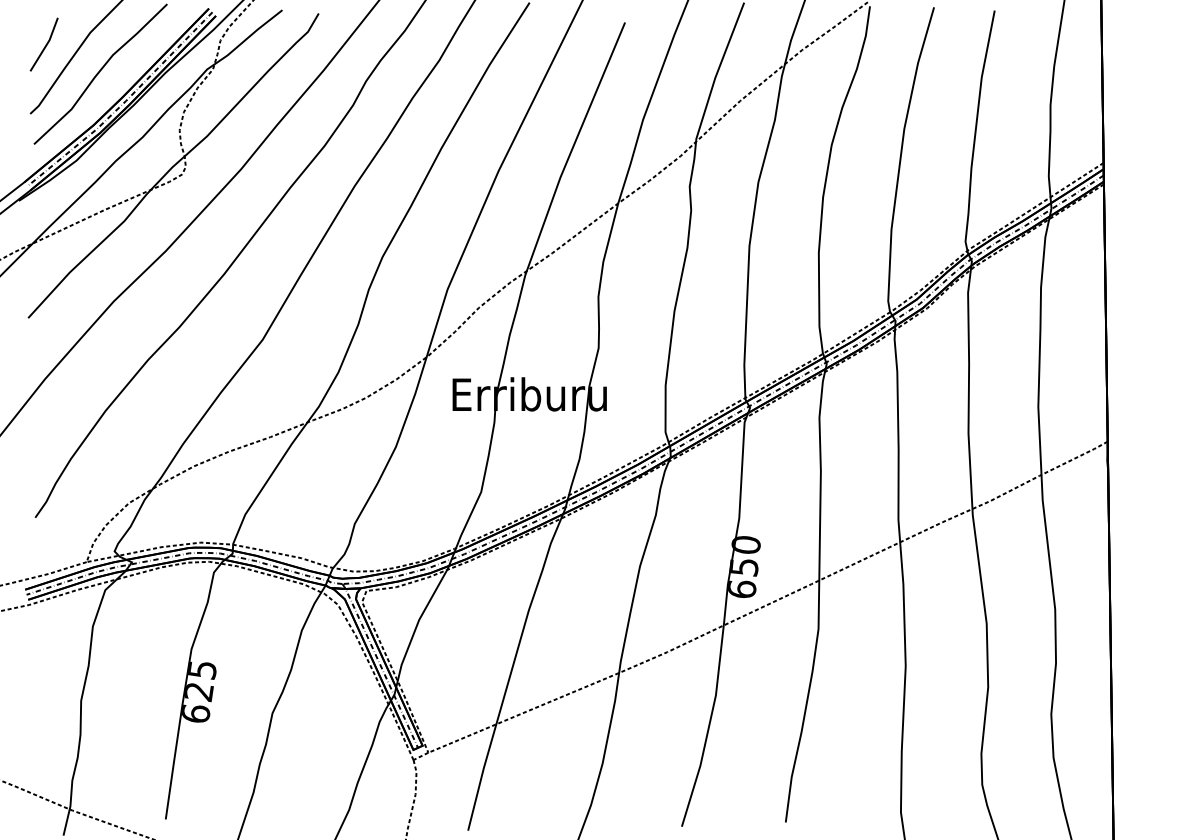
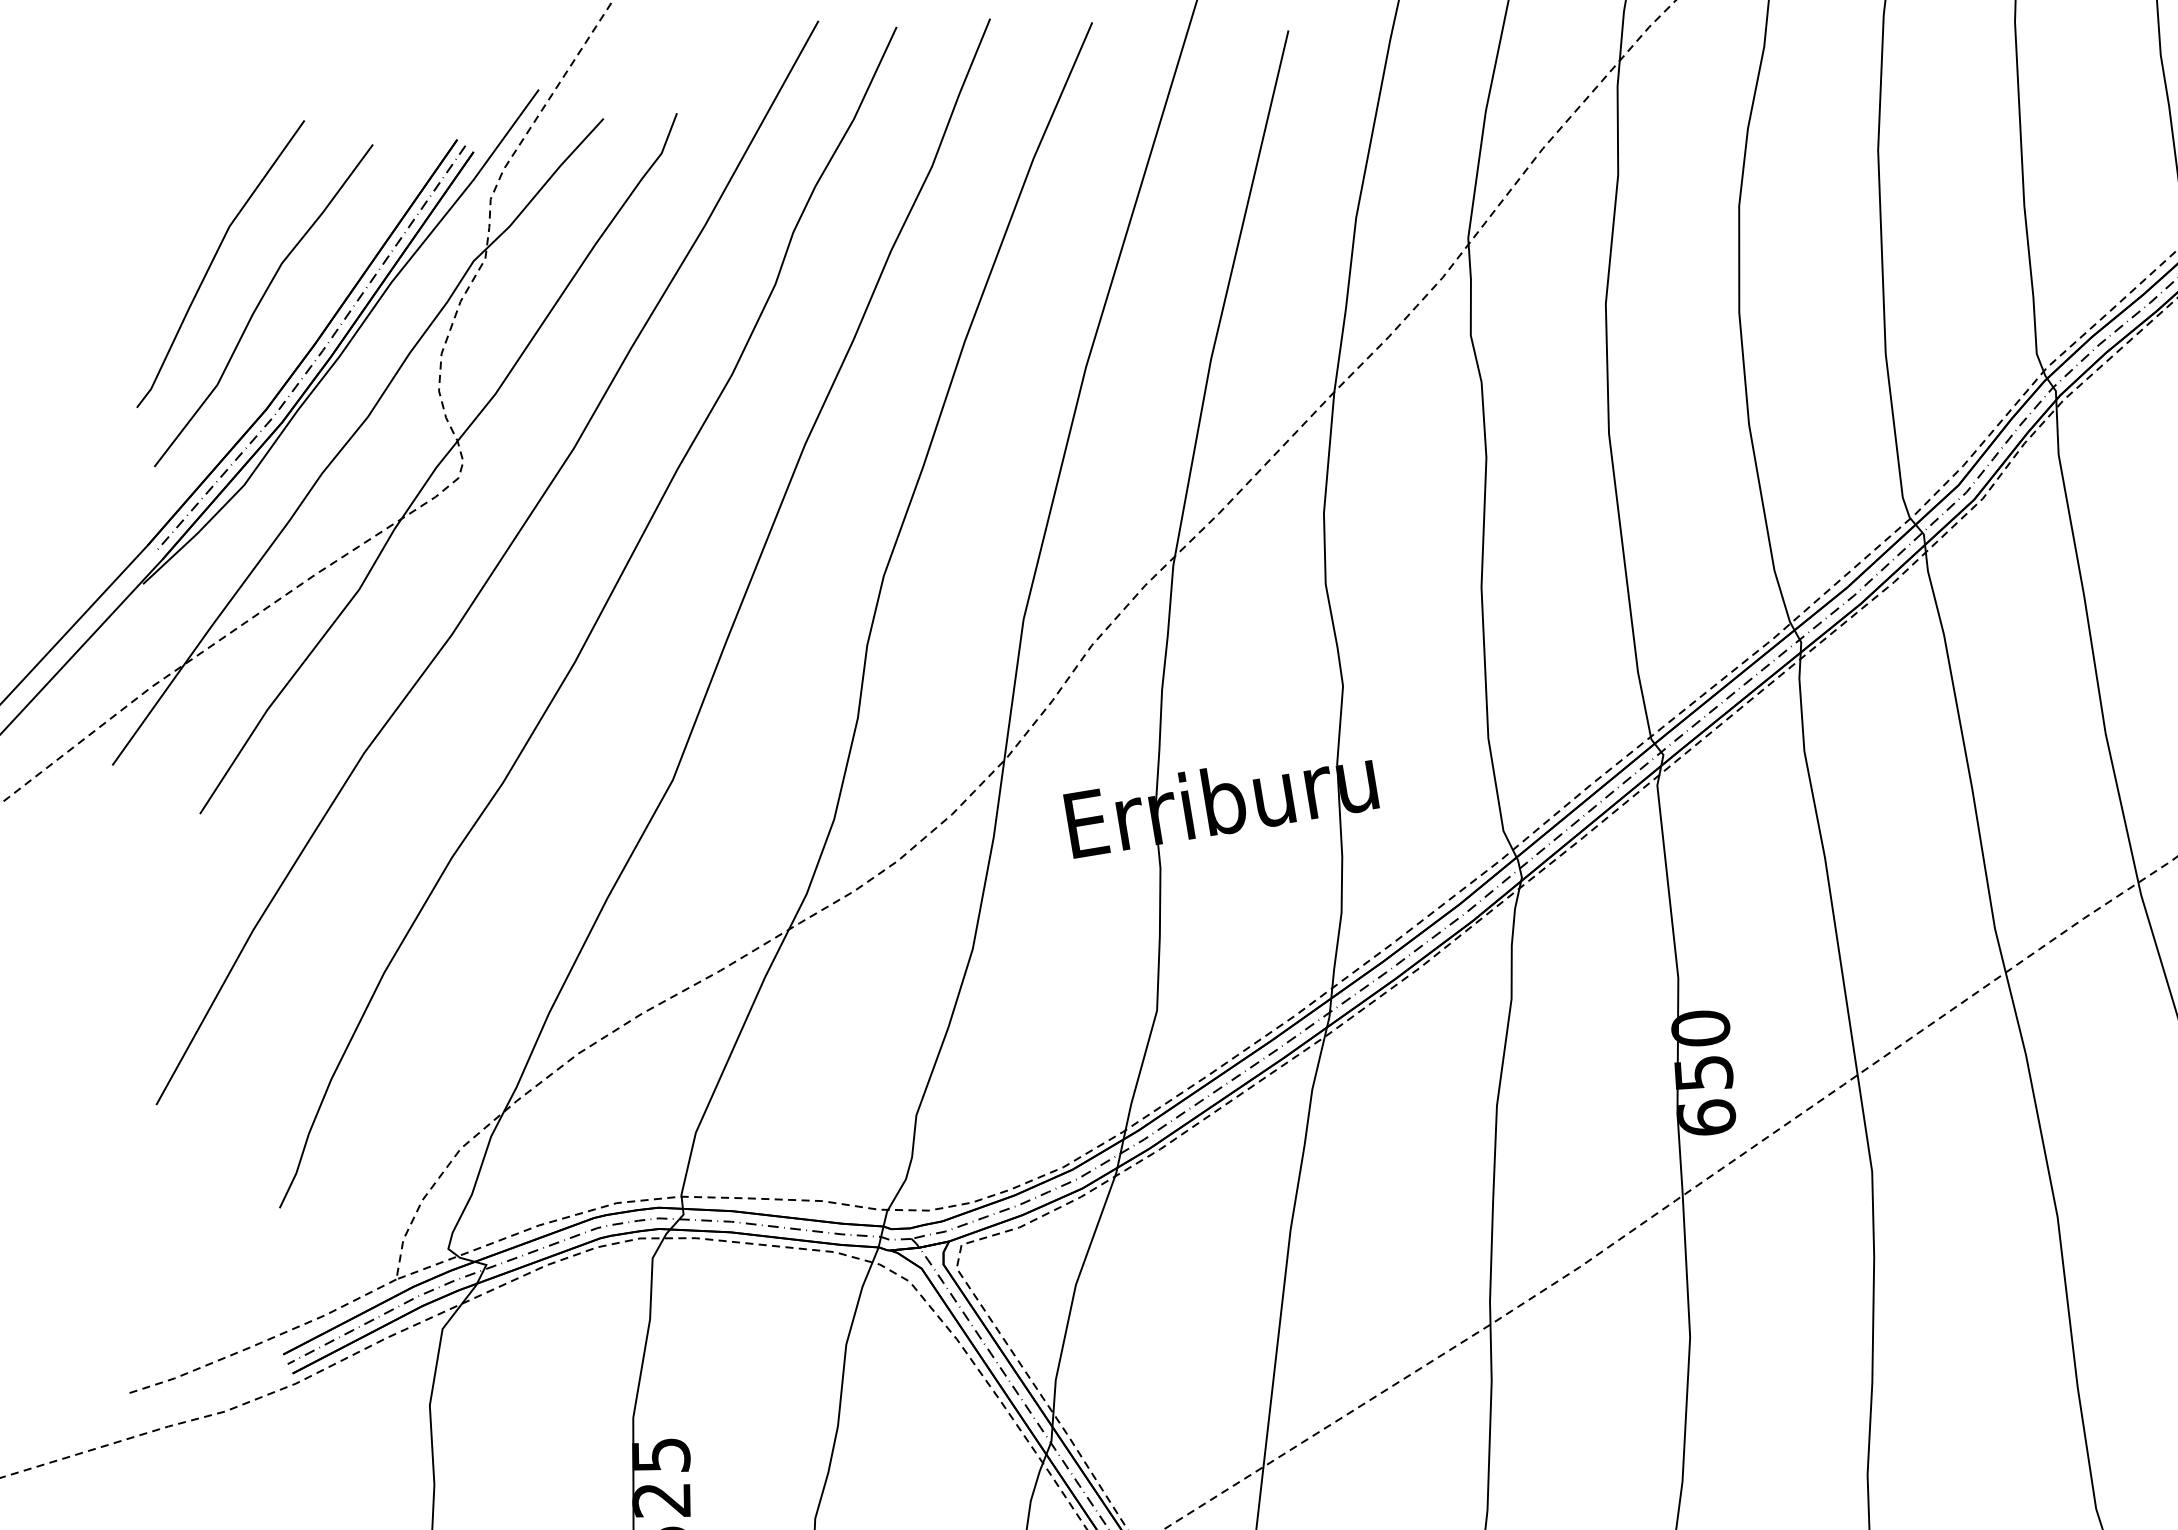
line: (45, 44) -> (144, 264), removed

